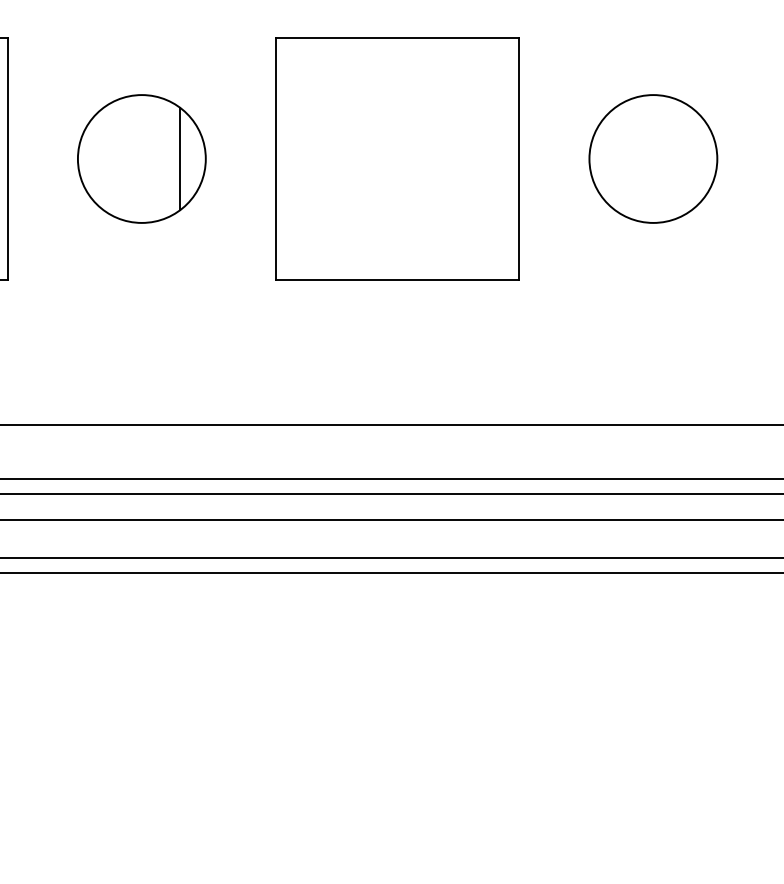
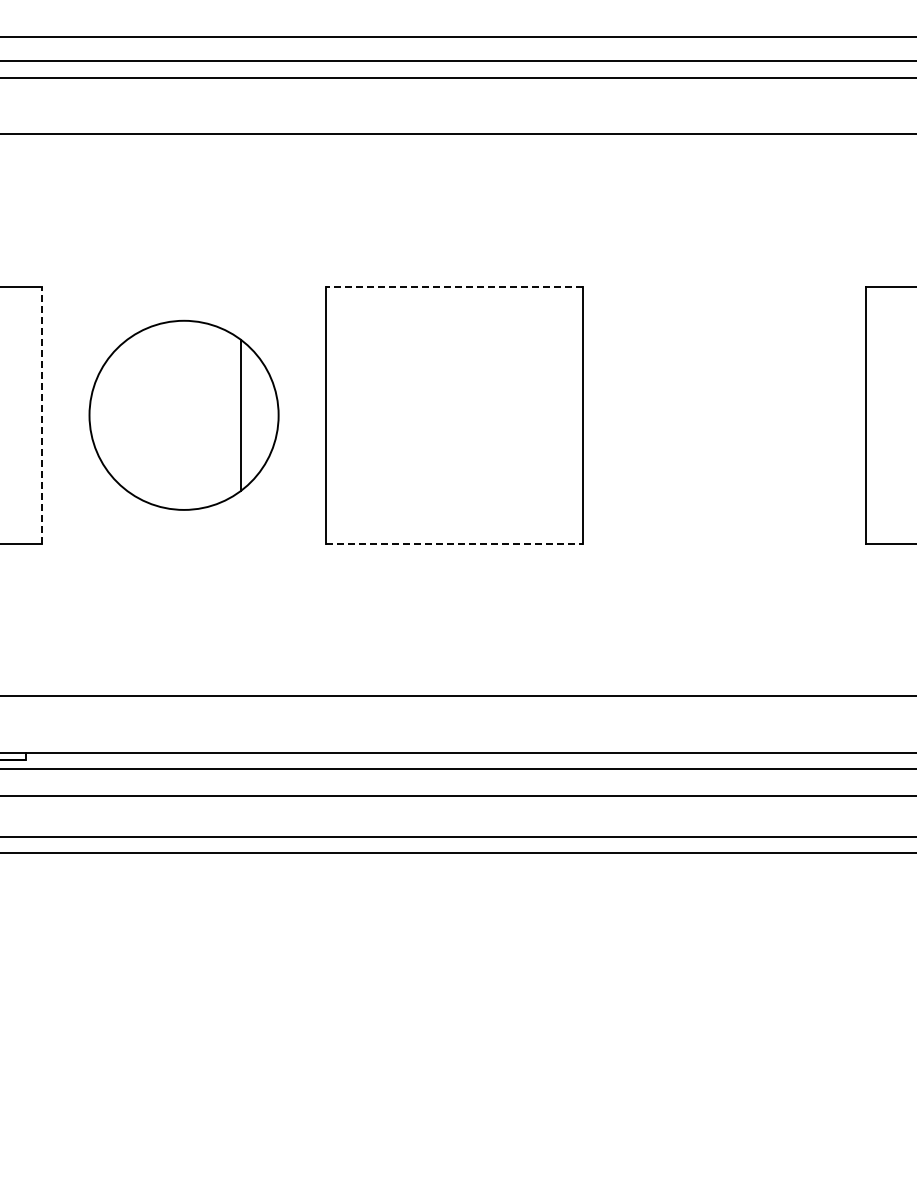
line: (396, 37) -> (453, 287), solid -> dashed
line: (7, 158) -> (42, 414), solid -> dashed
part: (141, 159) -> (183, 415), size x1.4
circle: (653, 159) -> (724, 415), removed
line: (397, 280) -> (454, 543), solid -> dashed

